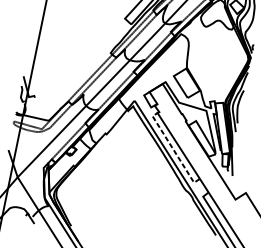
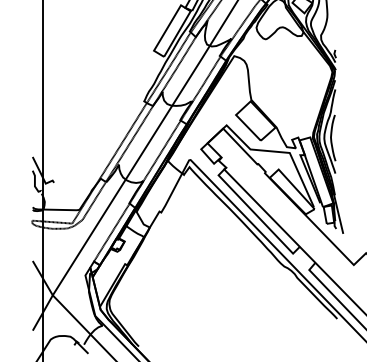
line: (173, 149) -> (256, 214), dashed -> solid

